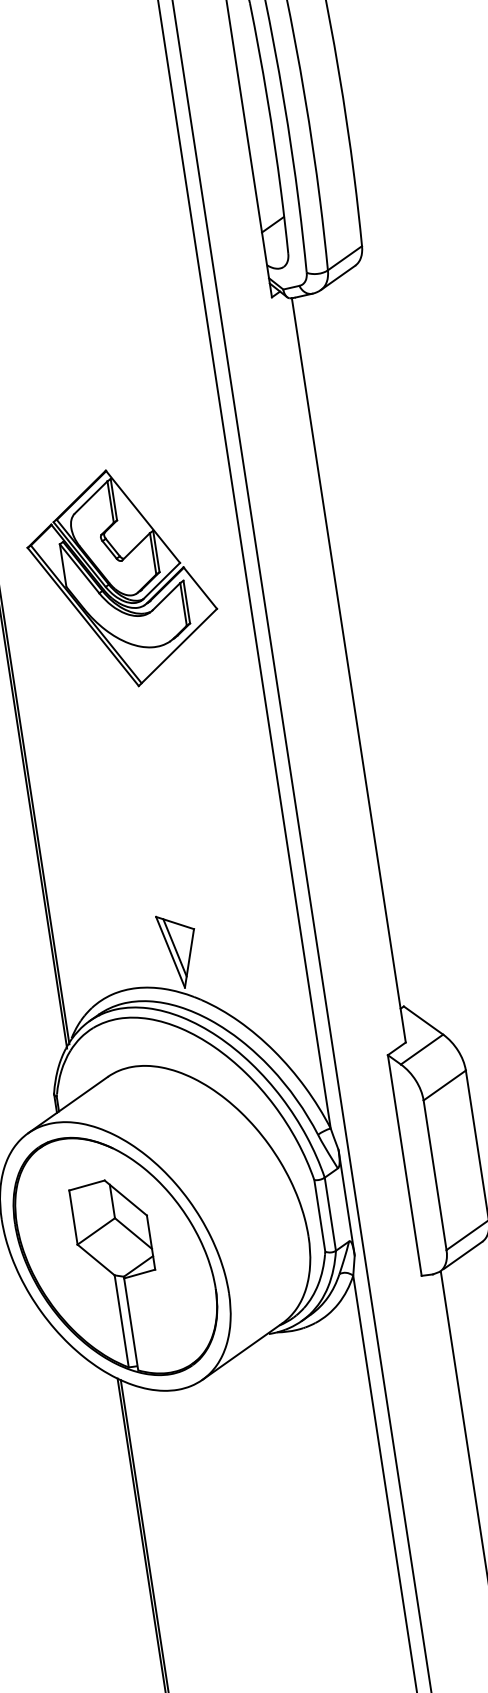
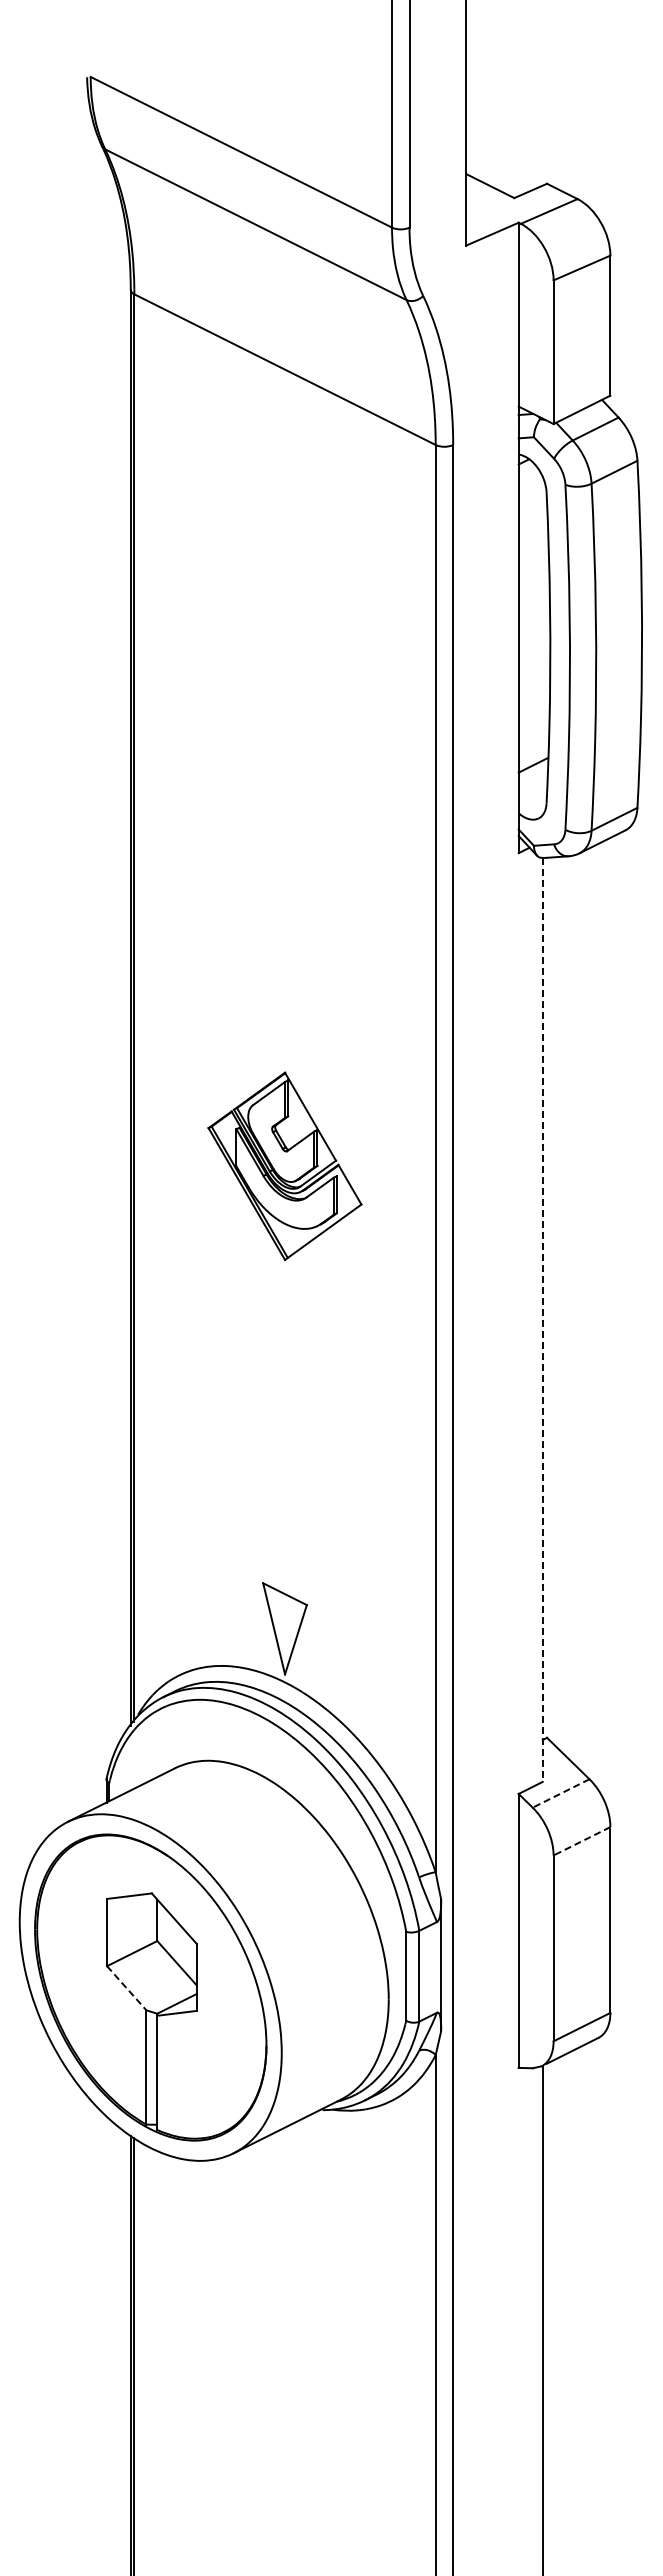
part: (121, 578) -> (284, 1166), size x0.7
line: (348, 670) -> (542, 1320), solid -> dashed
line: (175, 948) -> (280, 1624), removed
line: (422, 1049) -> (561, 1793), solid -> dashed
line: (444, 1085) -> (581, 1841), solid -> dashed
line: (95, 1260) -> (126, 1988), solid -> dashed

